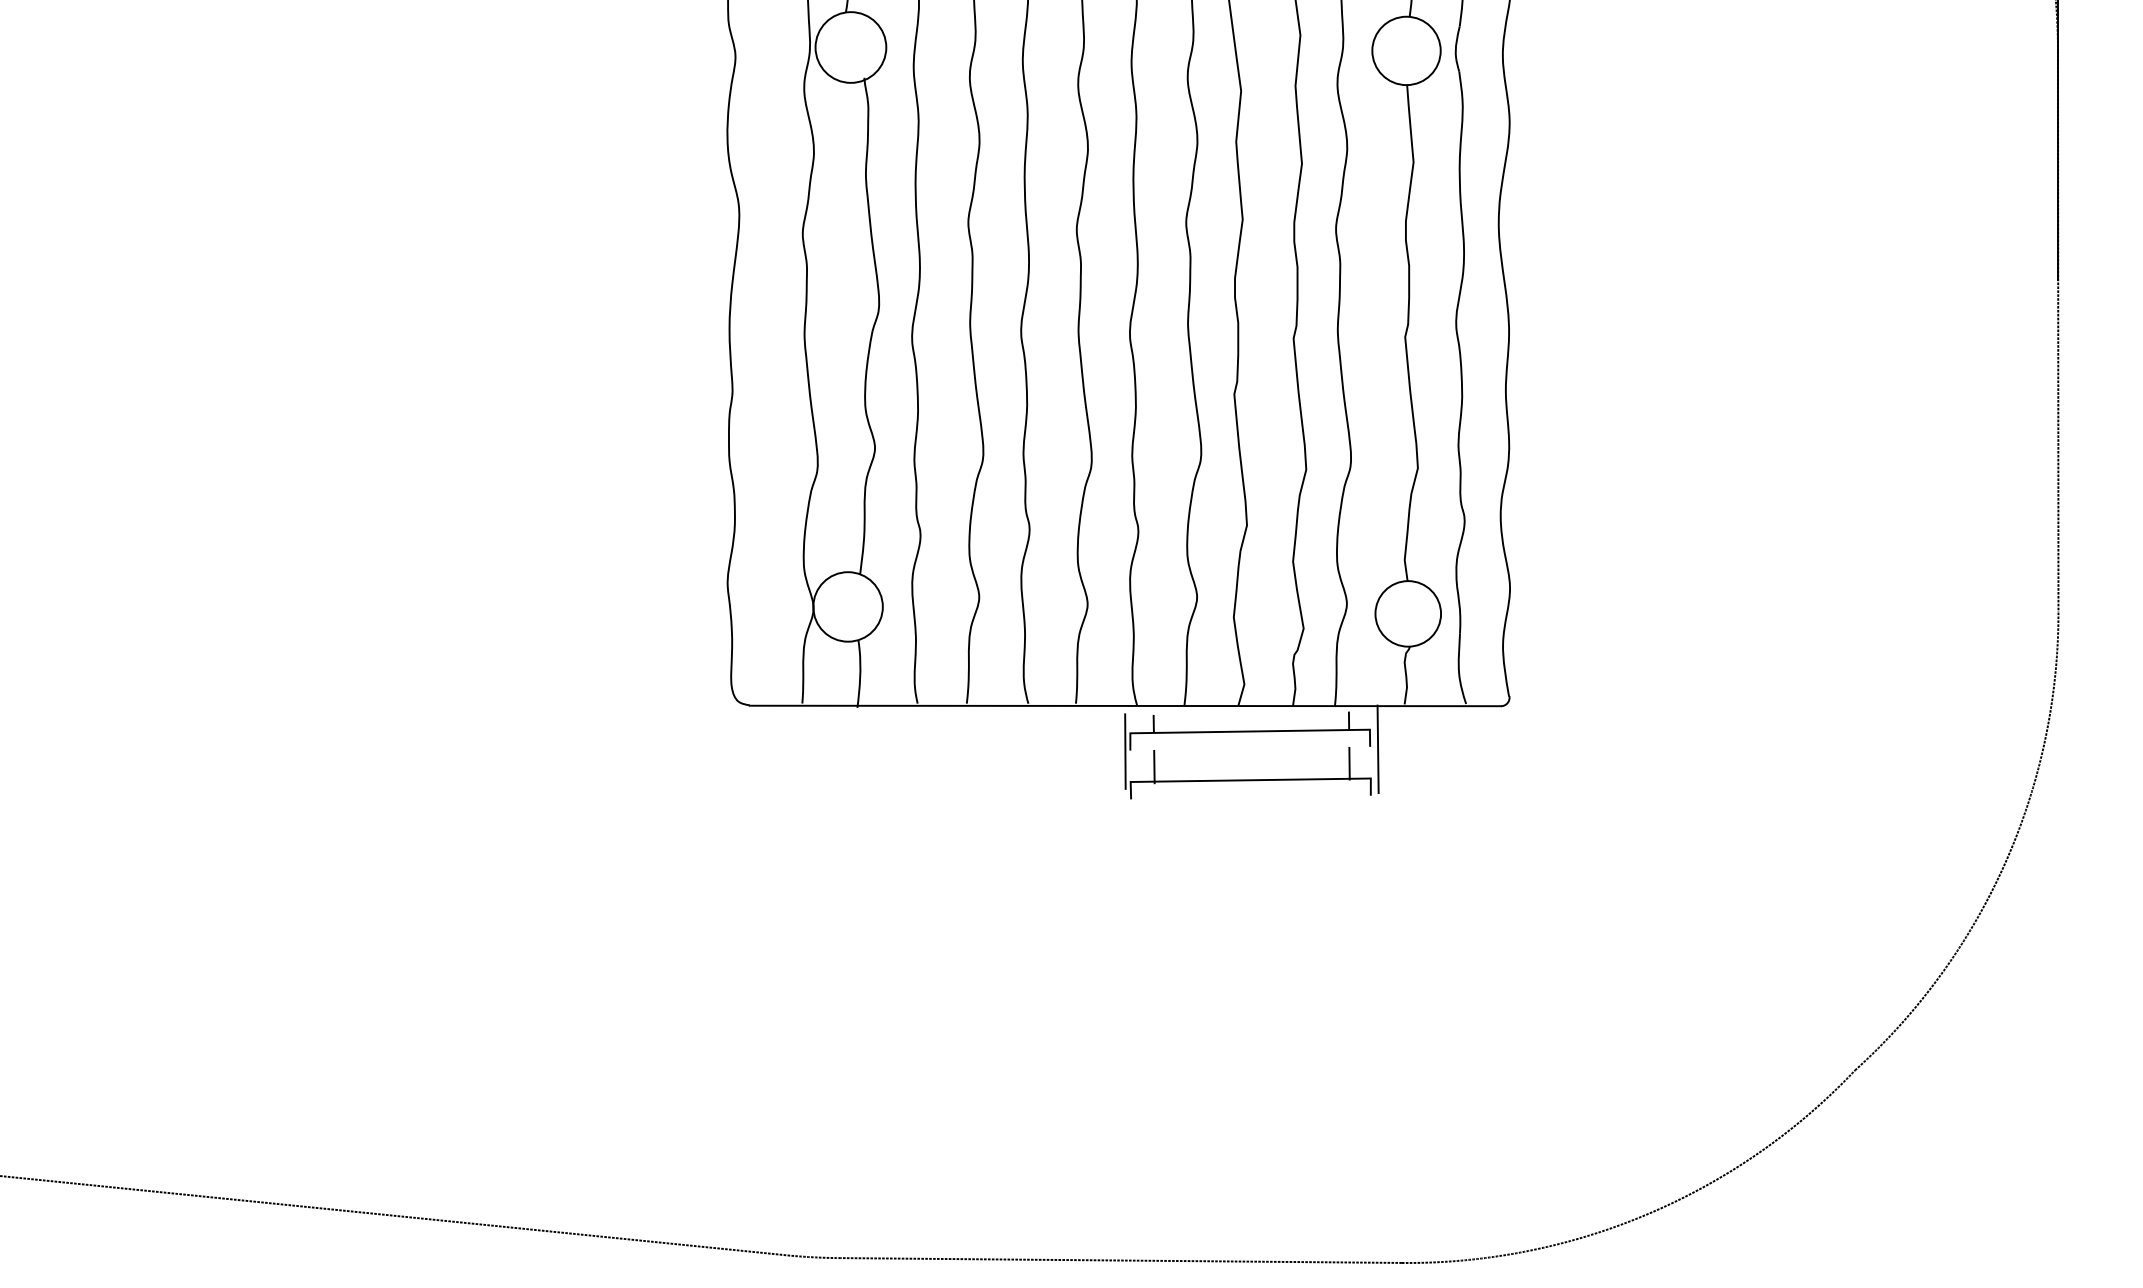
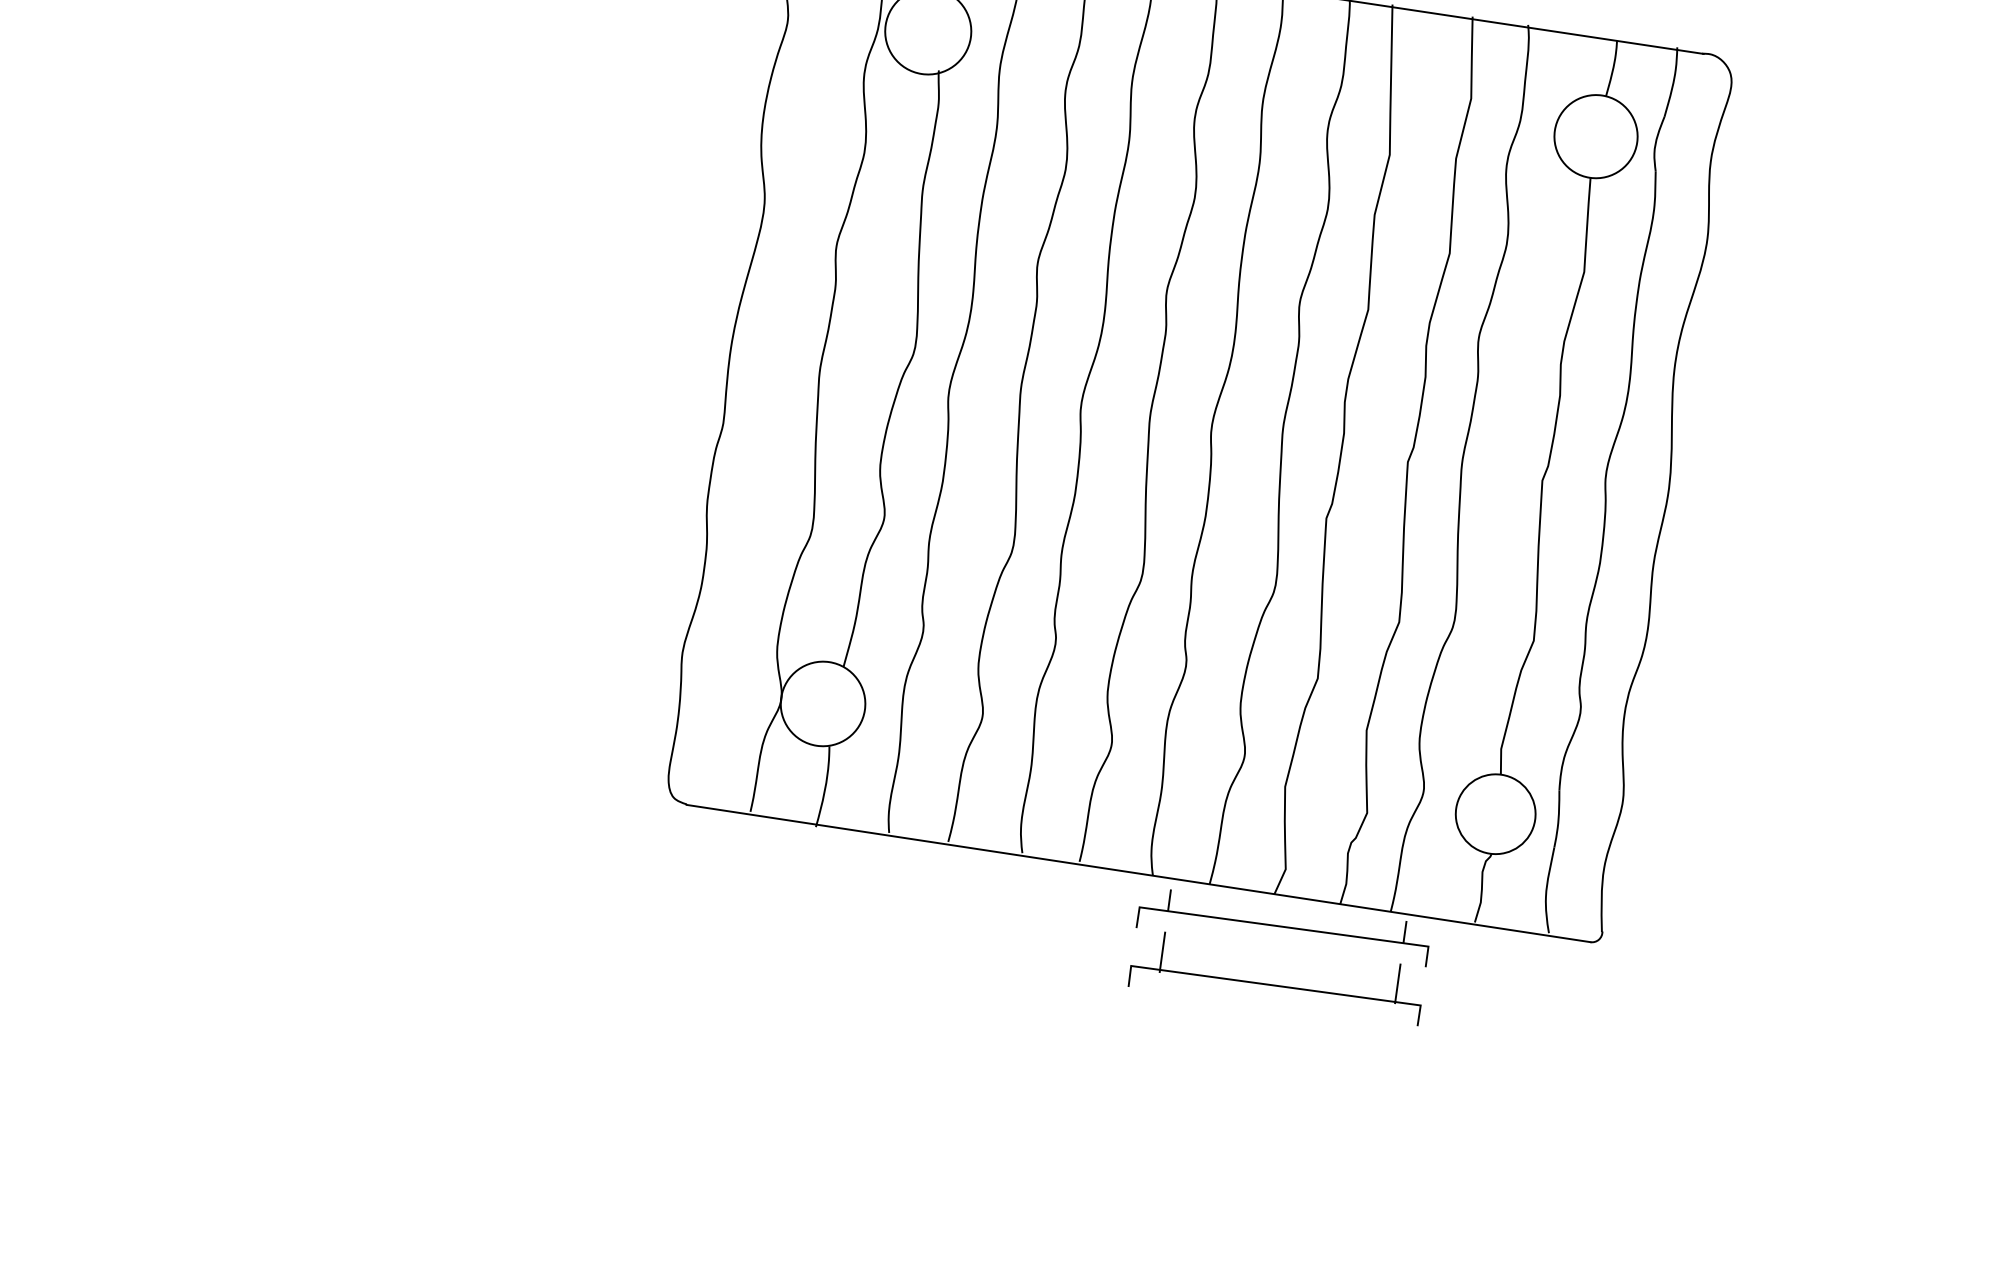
line: (1377, 749) -> (1434, 971), removed
line: (1125, 751) -> (1130, 928), removed

